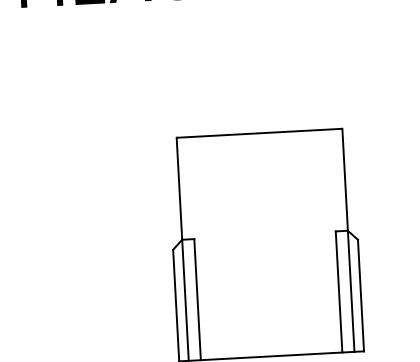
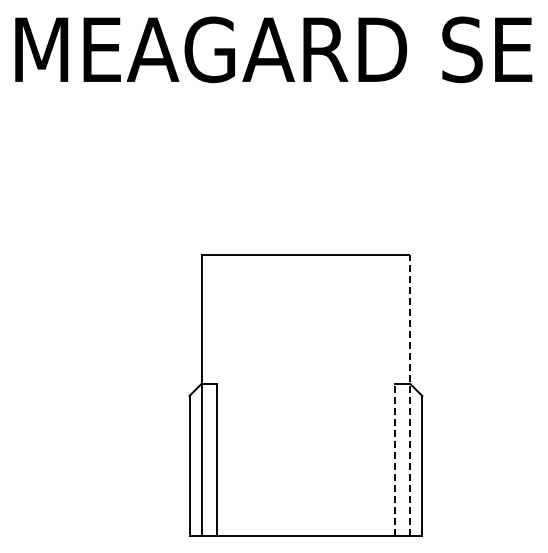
line: (348, 239) -> (410, 395), solid -> dashed
line: (338, 291) -> (394, 459), solid -> dashed

